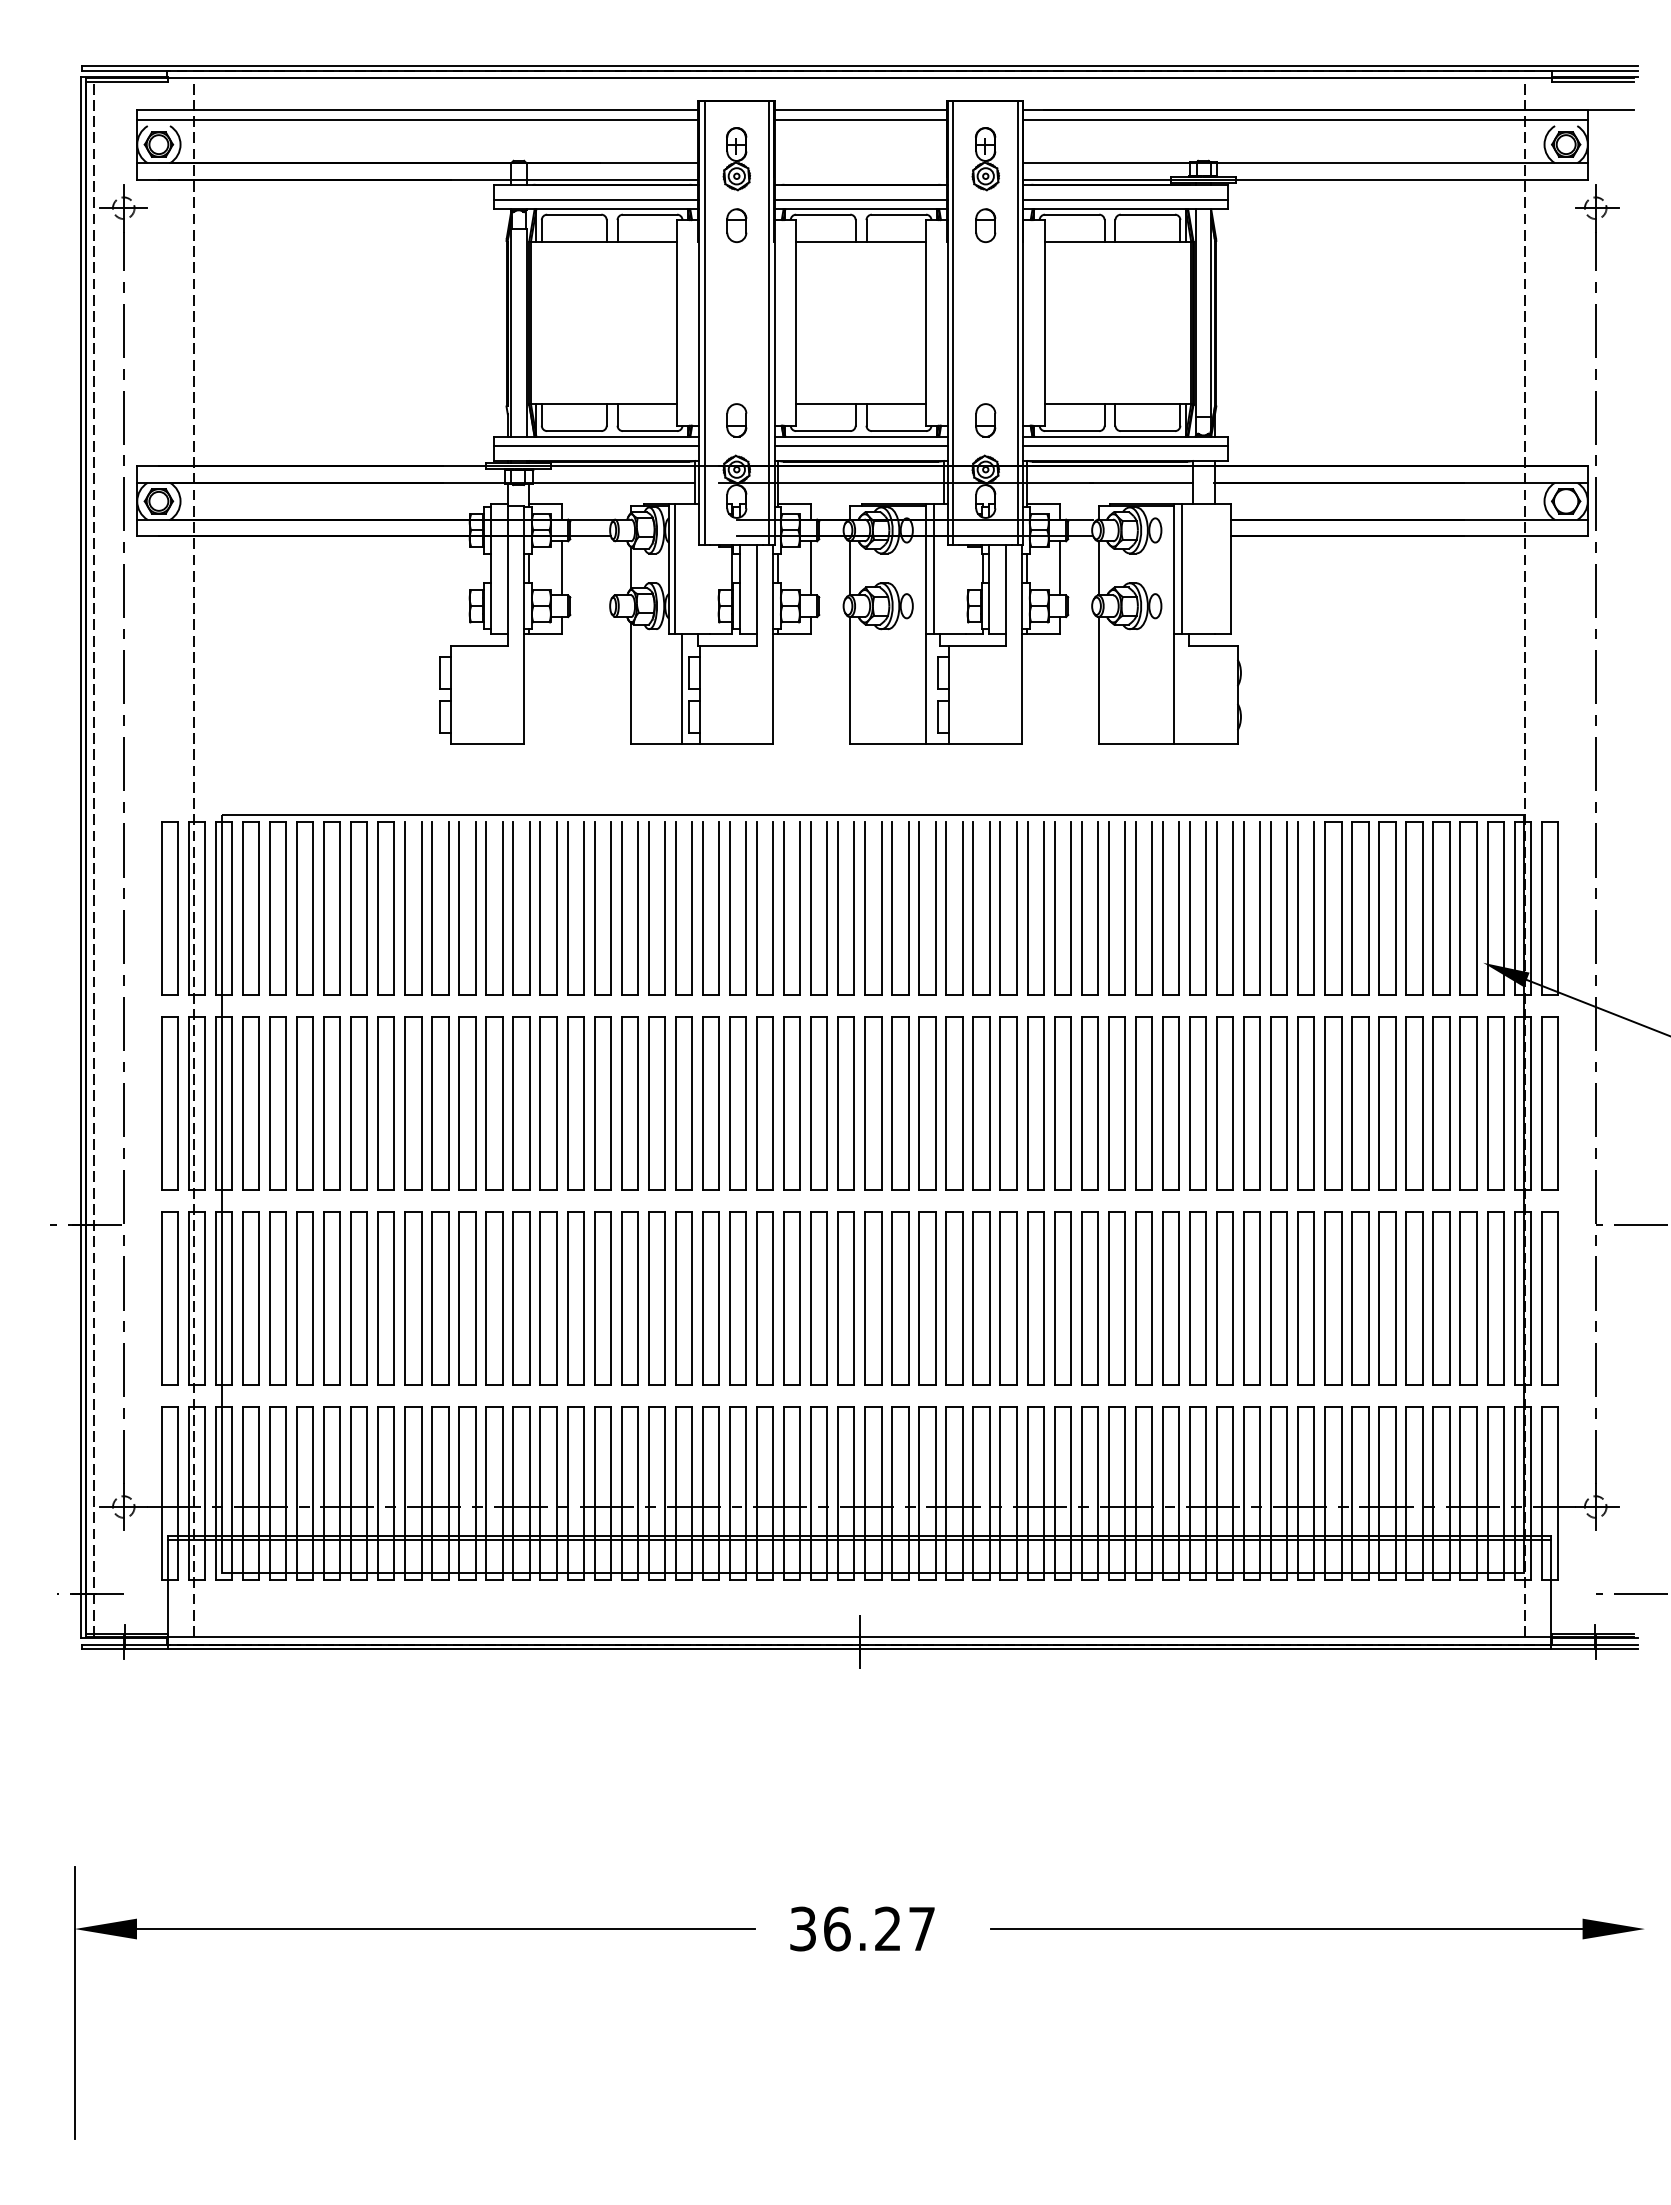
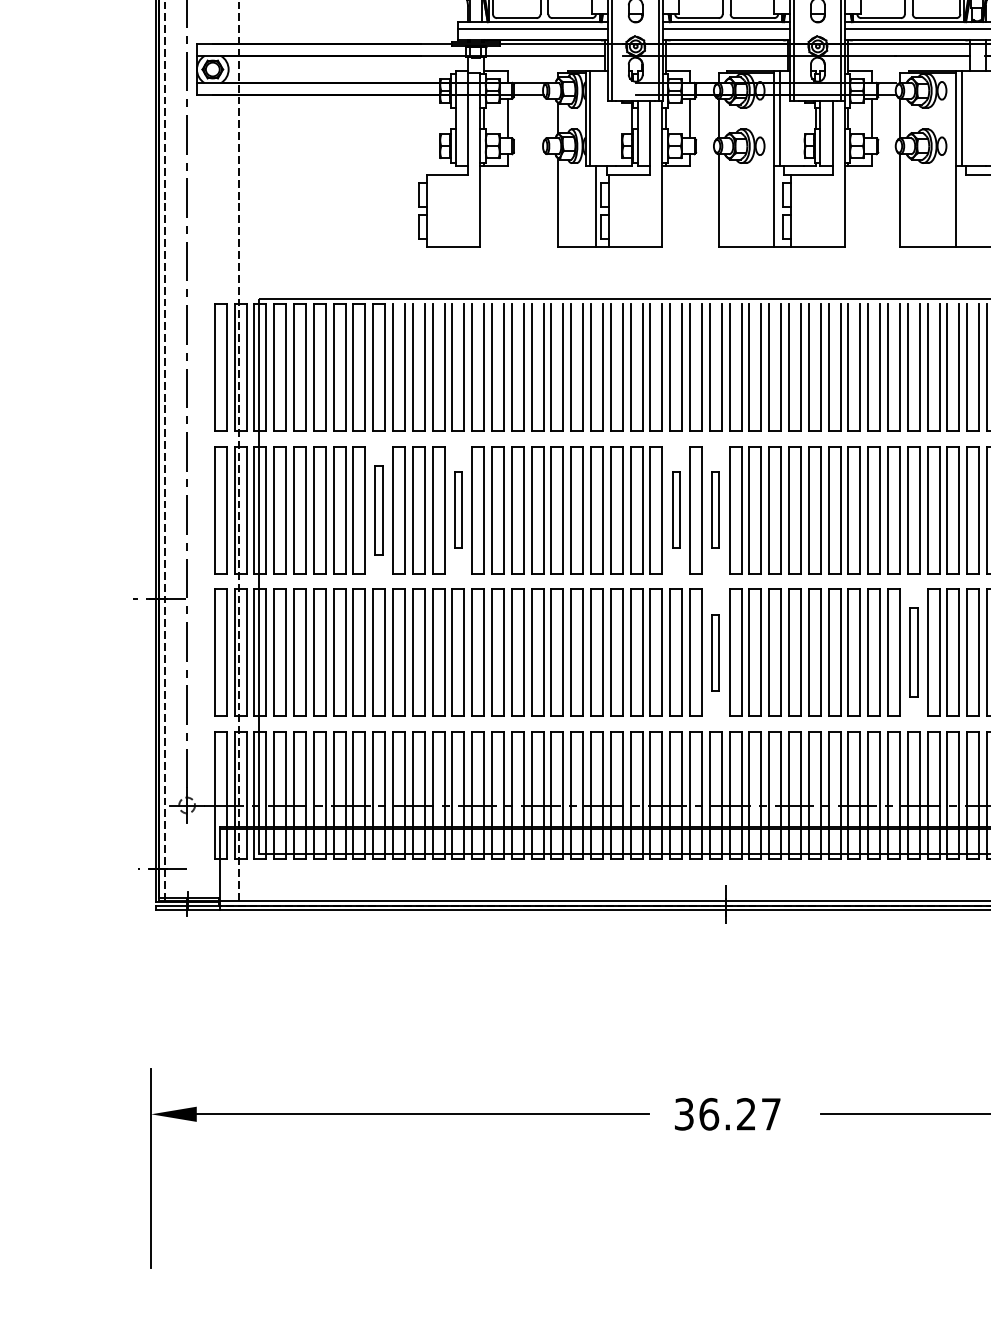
part: (385, 1103) -> (378, 510), size x0.7
part: (494, 1103) -> (458, 510), size x0.6
part: (791, 1103) -> (675, 510), size x0.6
part: (845, 1103) -> (715, 510), size x0.6
part: (845, 1298) -> (715, 652), size x0.6
part: (1116, 1298) -> (913, 652), size x0.7

